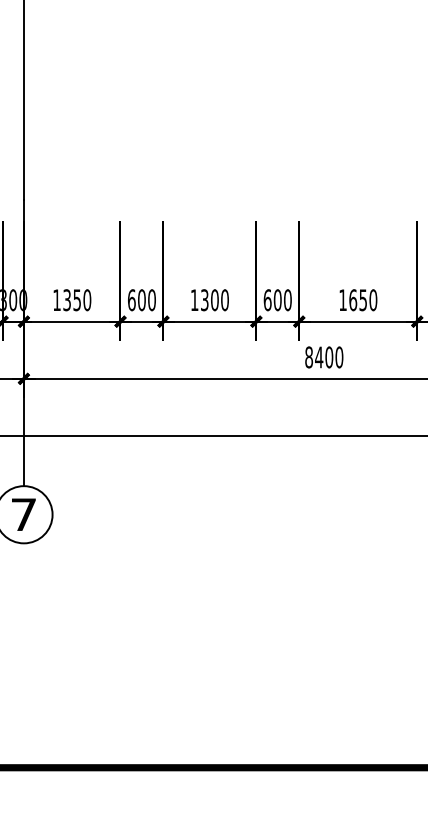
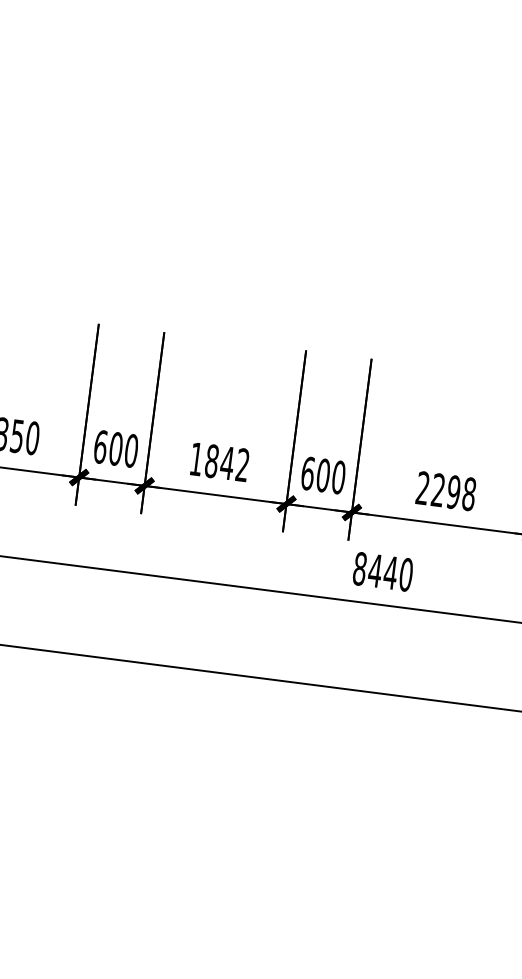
text: (214, 300) -> (226, 463), 1300 -> 1842
text: (358, 300) -> (446, 491), 1650 -> 2298
text: (329, 357) -> (391, 573), 8400 -> 8440

